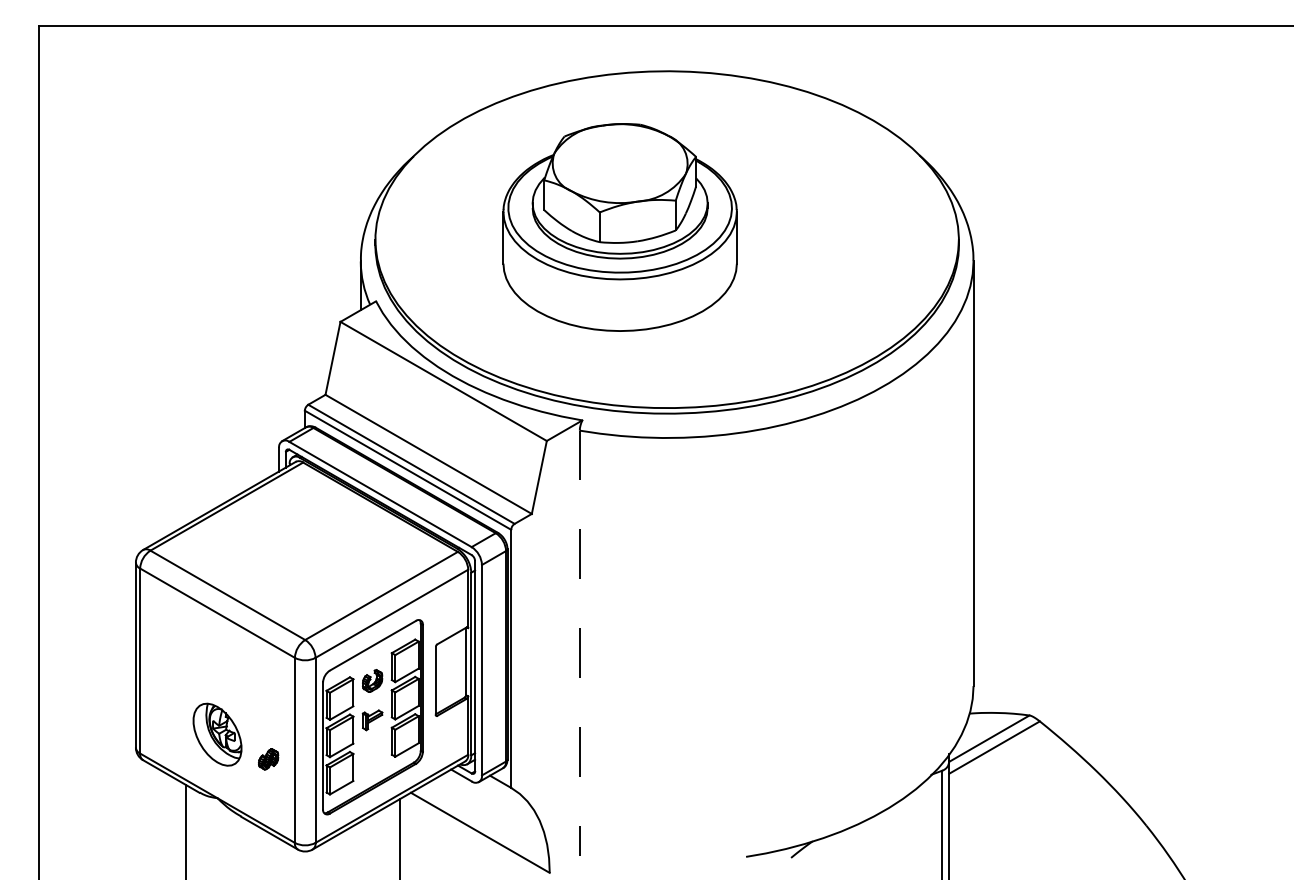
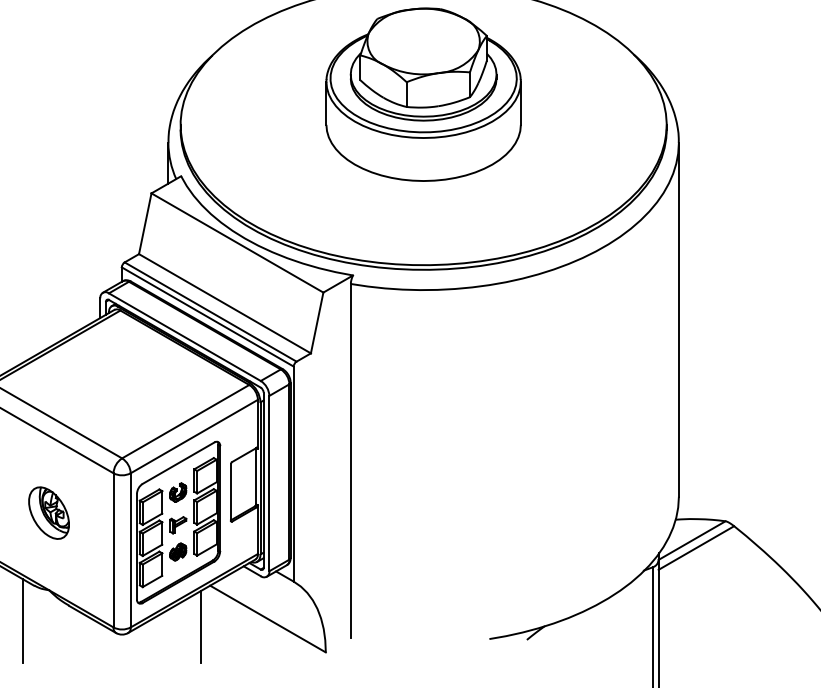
part: (619, 227) -> (423, 94), moved
line: (579, 643) -> (350, 461), dashed -> solid
part: (217, 734) -> (49, 512), moved
part: (268, 759) -> (178, 552), moved

